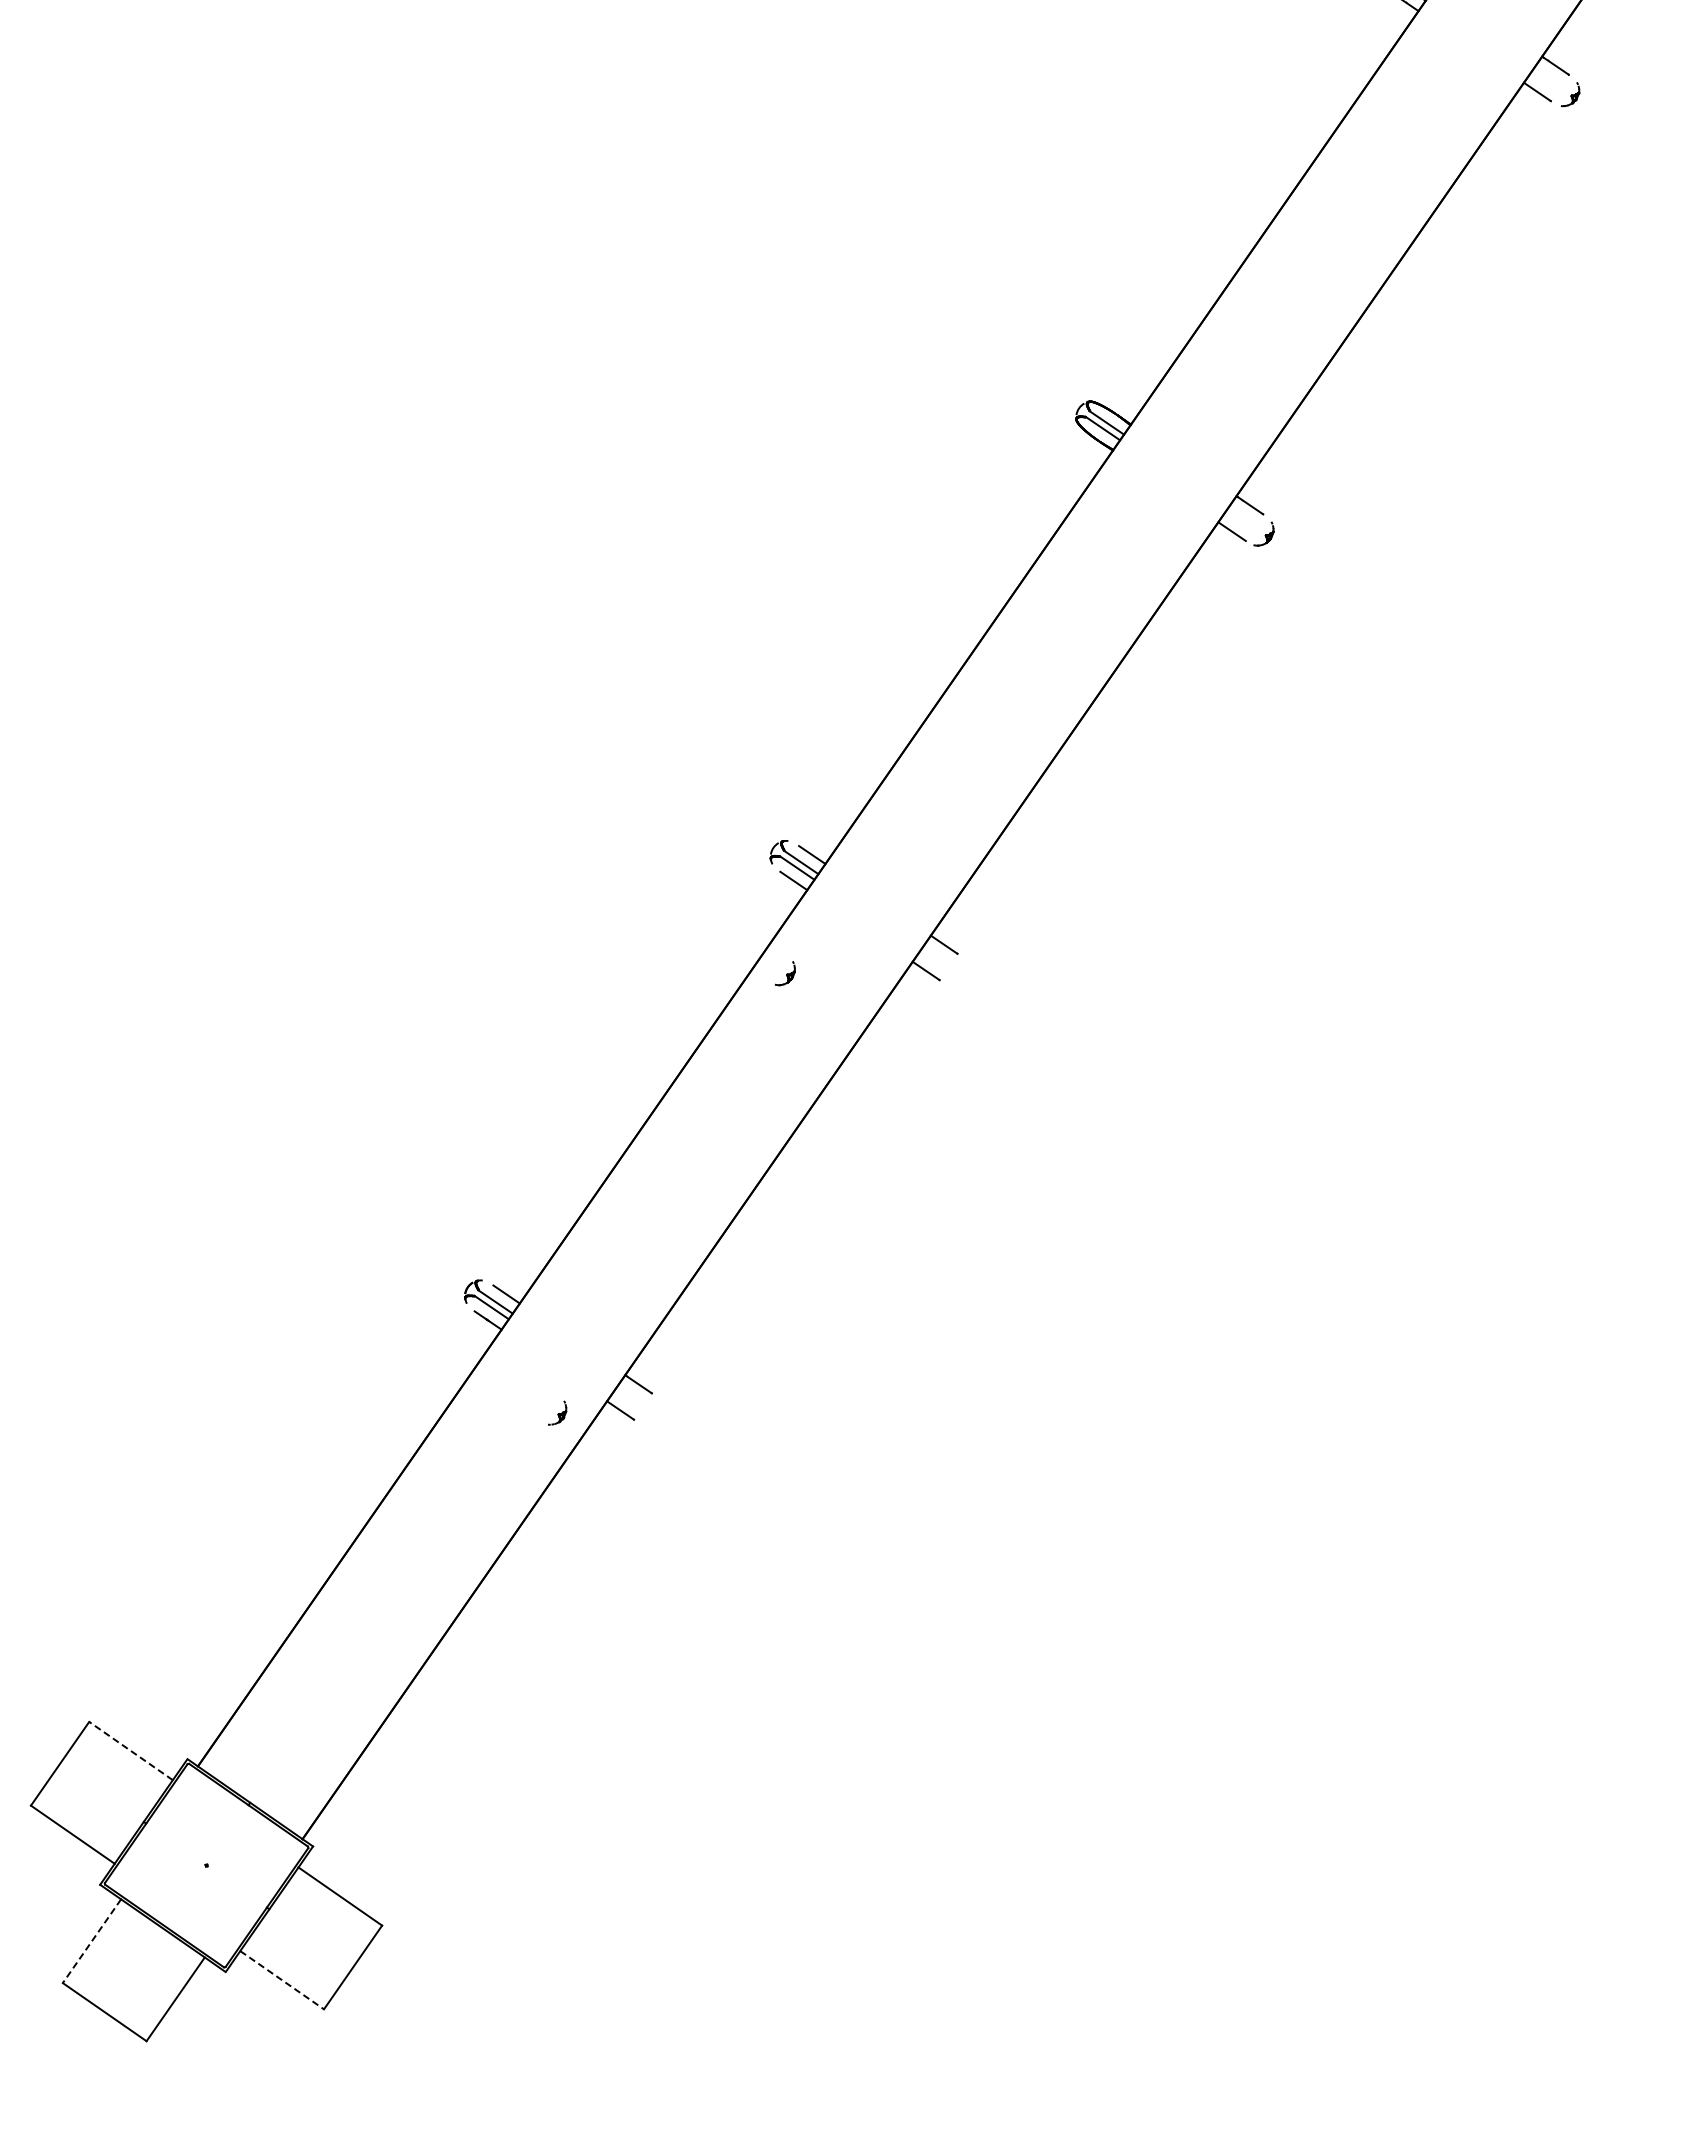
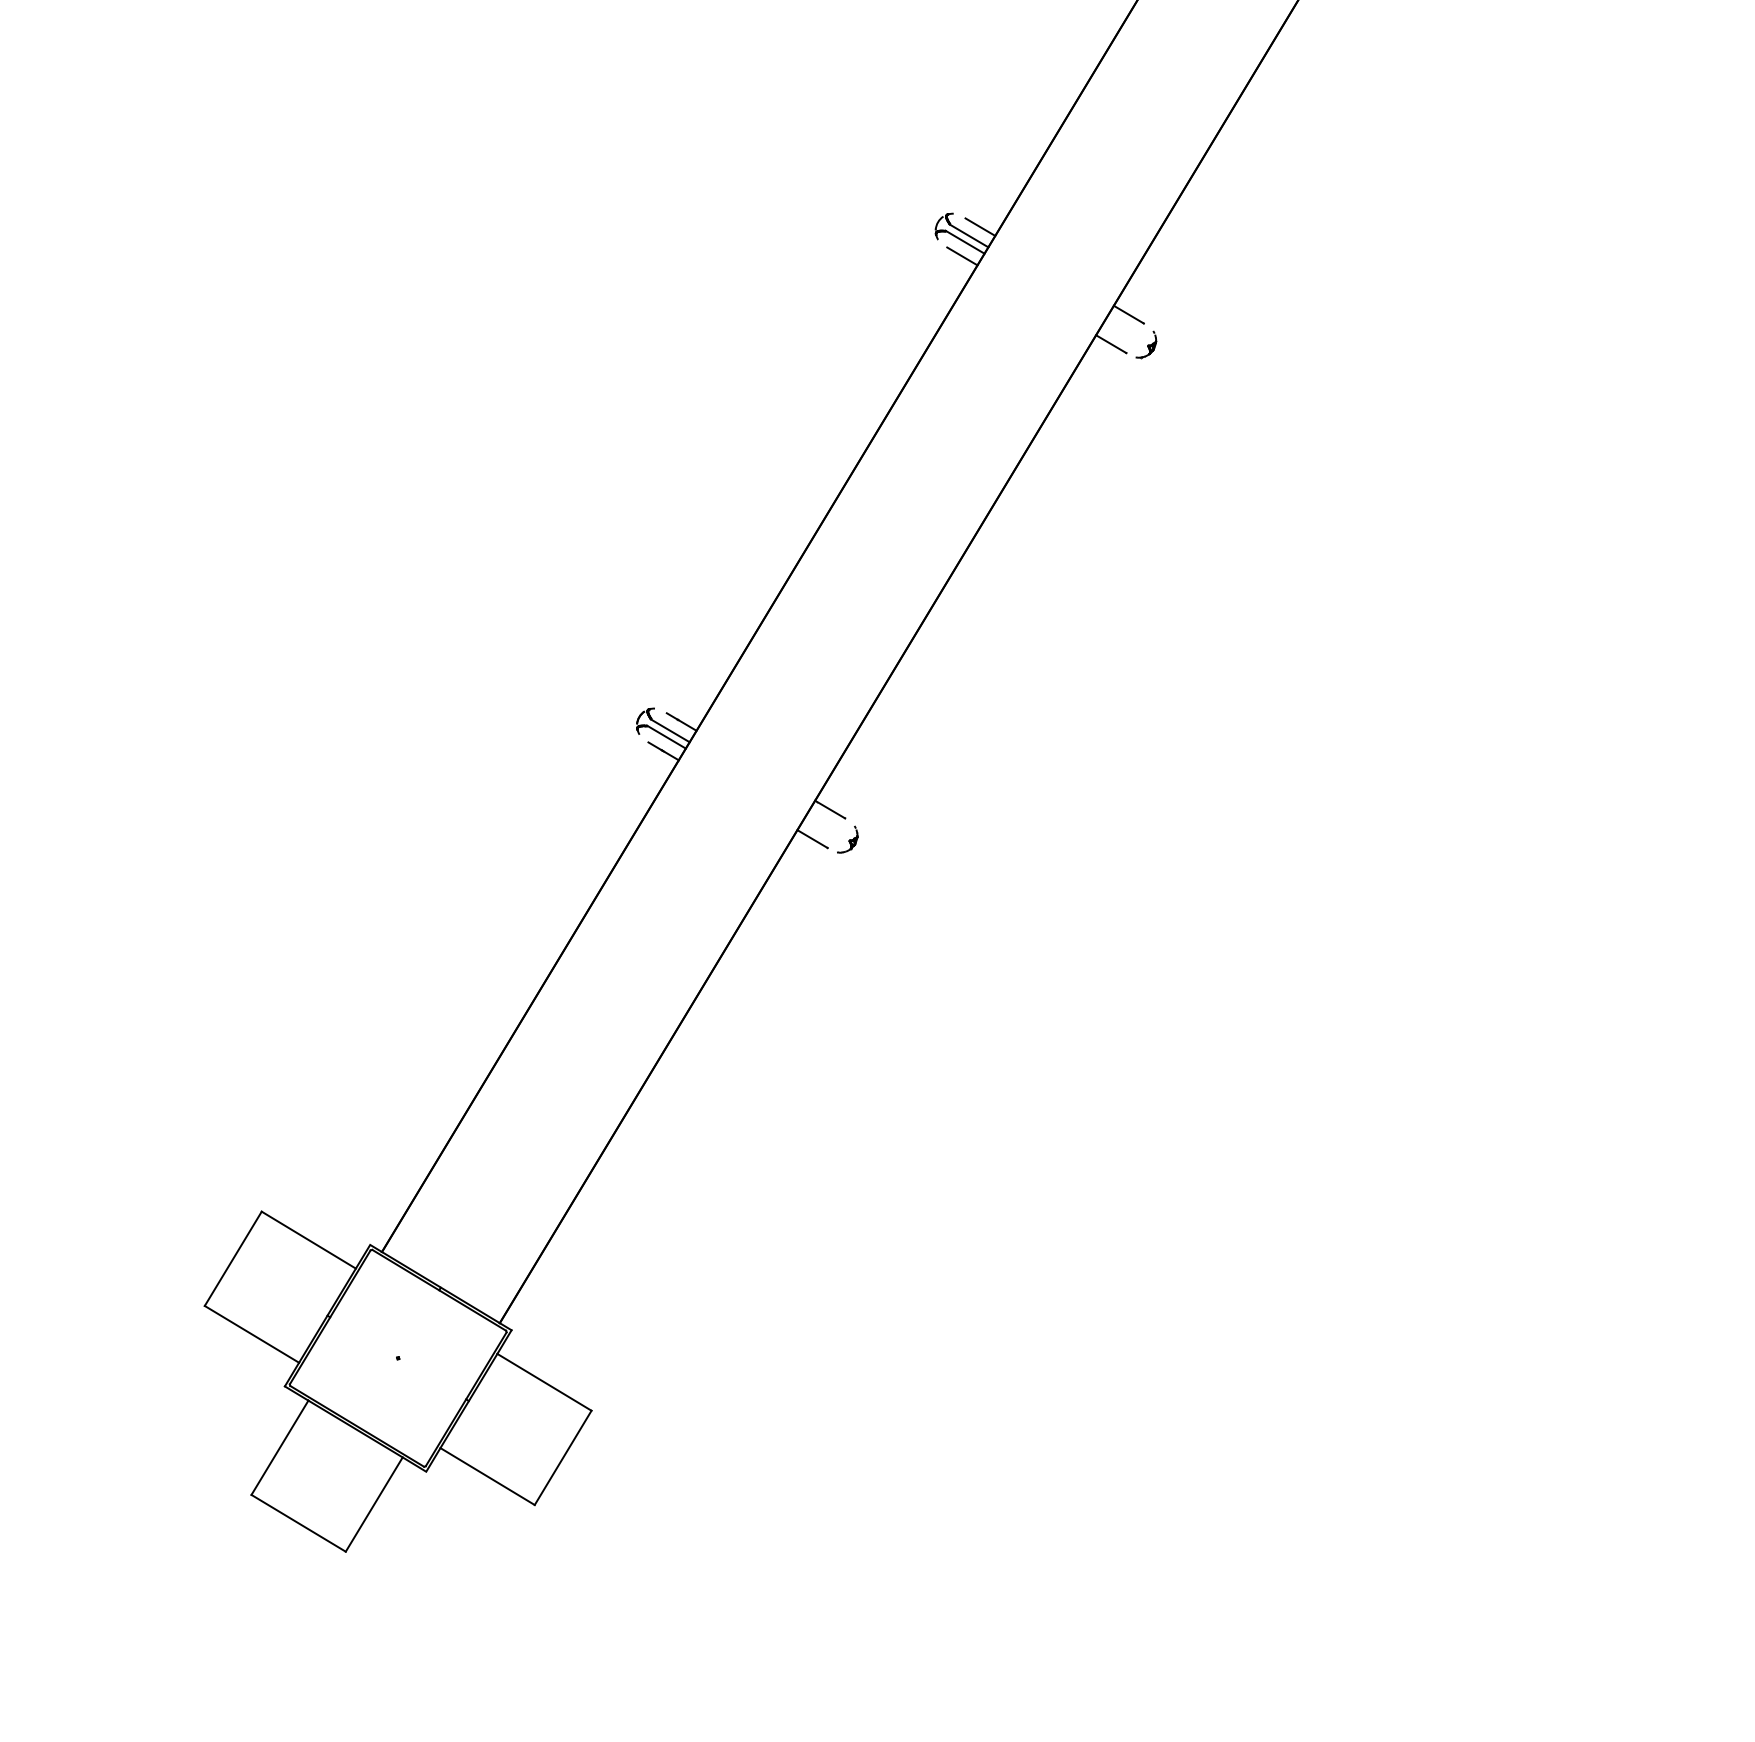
part: (784, 973) -> (1145, 344), moved
part: (557, 1412) -> (848, 838), moved
line: (131, 1751) -> (309, 1240), dashed -> solid
line: (91, 1941) -> (279, 1448), dashed -> solid
line: (282, 1980) -> (488, 1476), dashed -> solid

